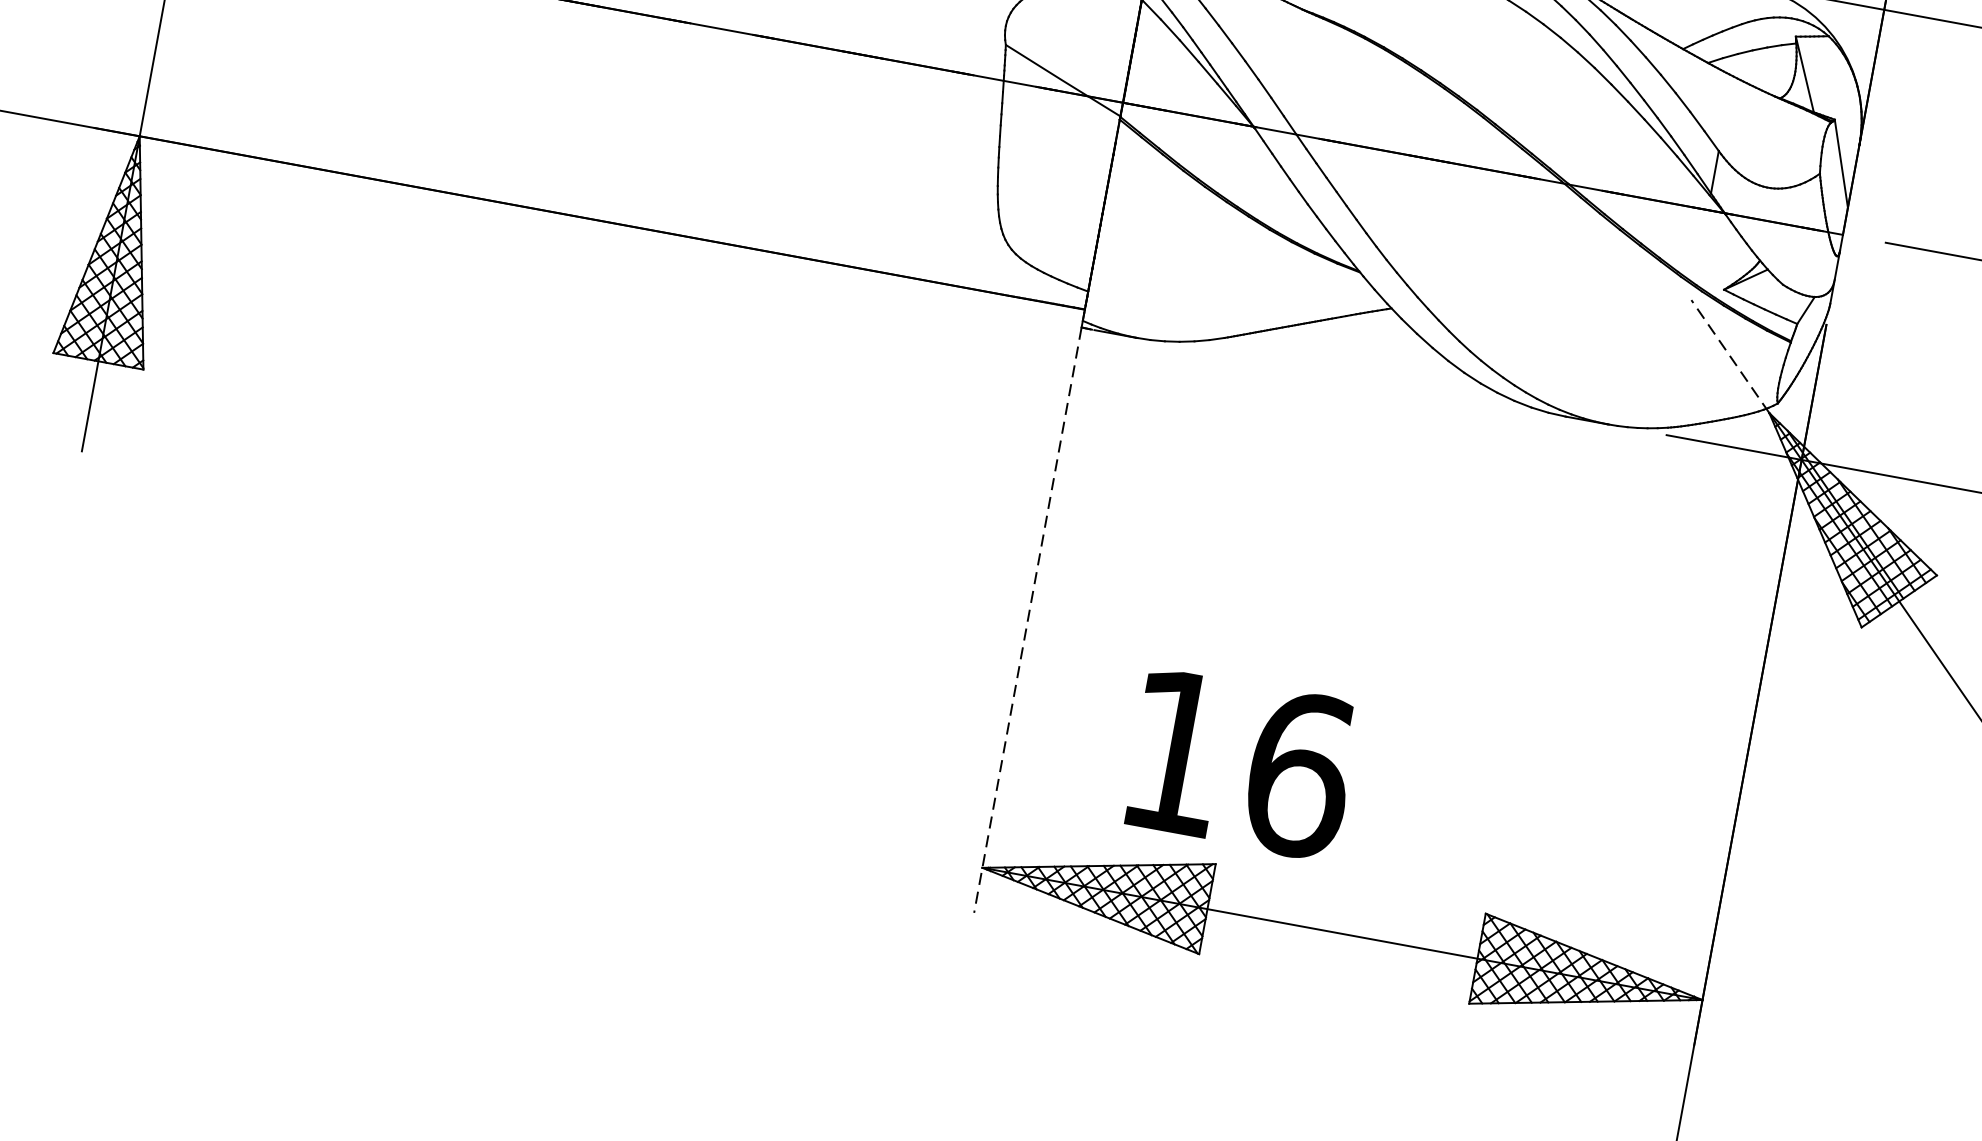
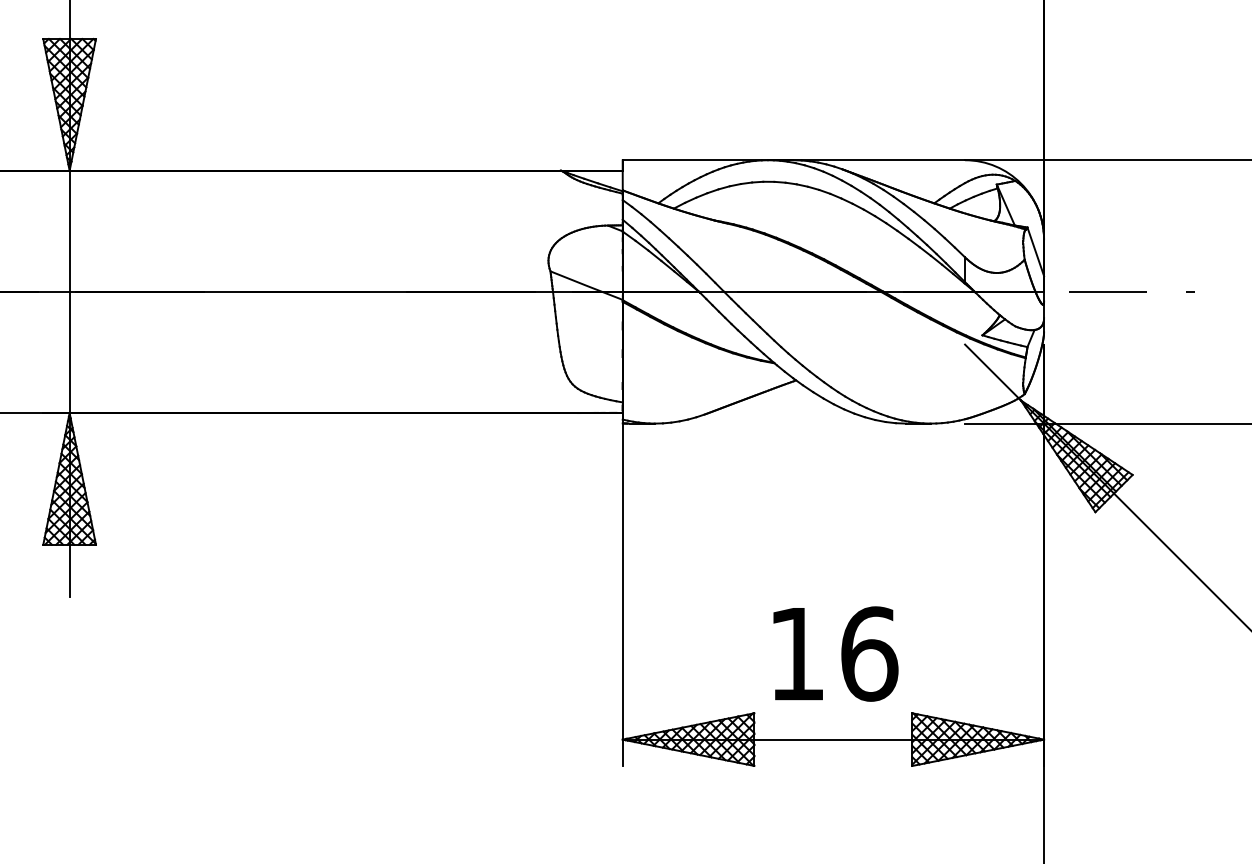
line: (1729, 356) -> (992, 372), dashed -> solid
line: (1027, 621) -> (622, 595), dashed -> solid
text: (1241, 763) -> (835, 653), moved

